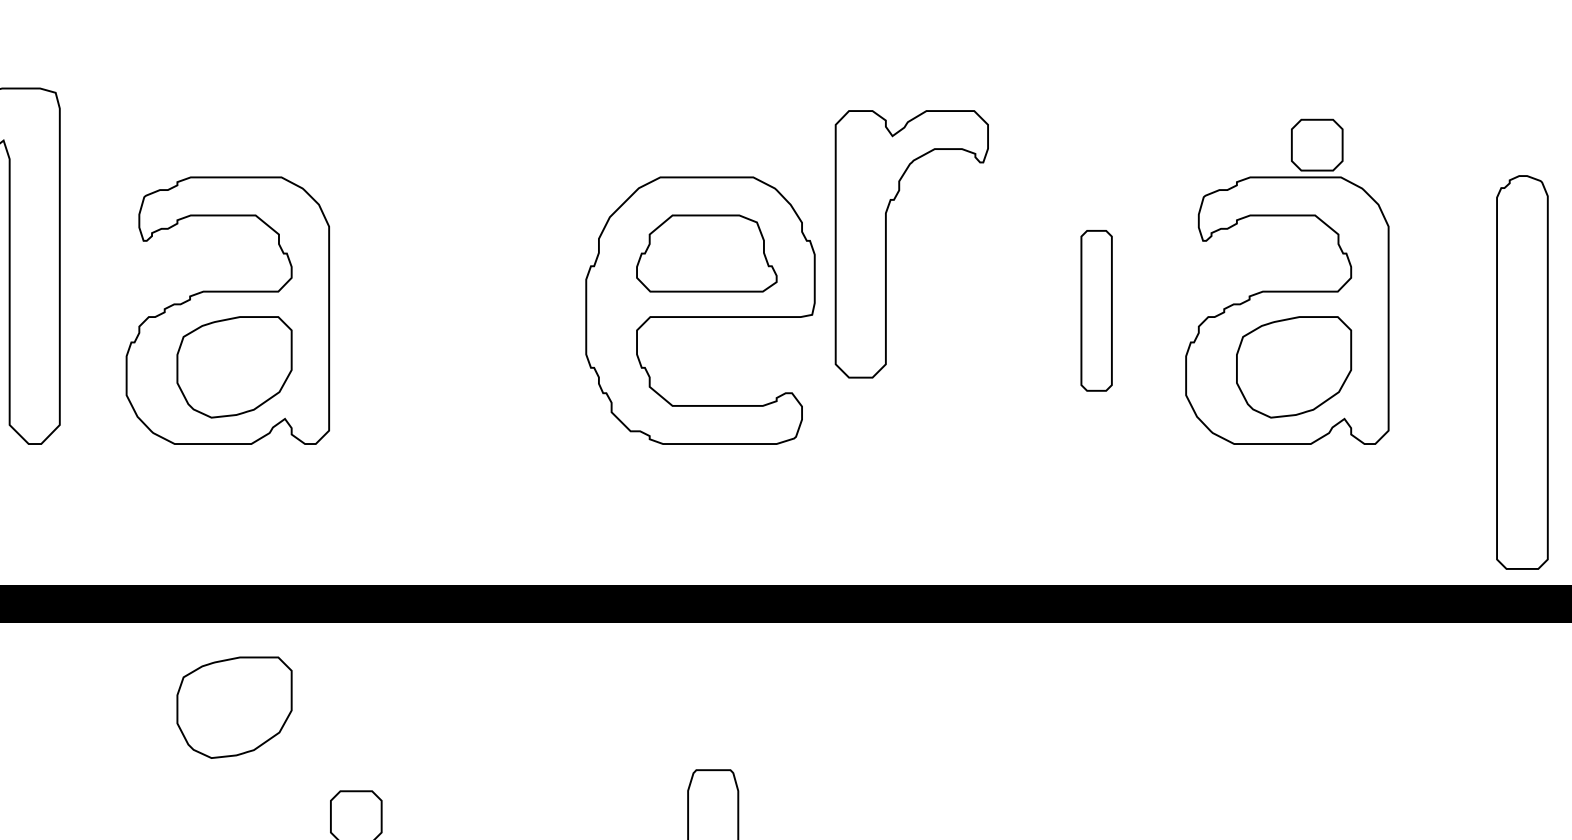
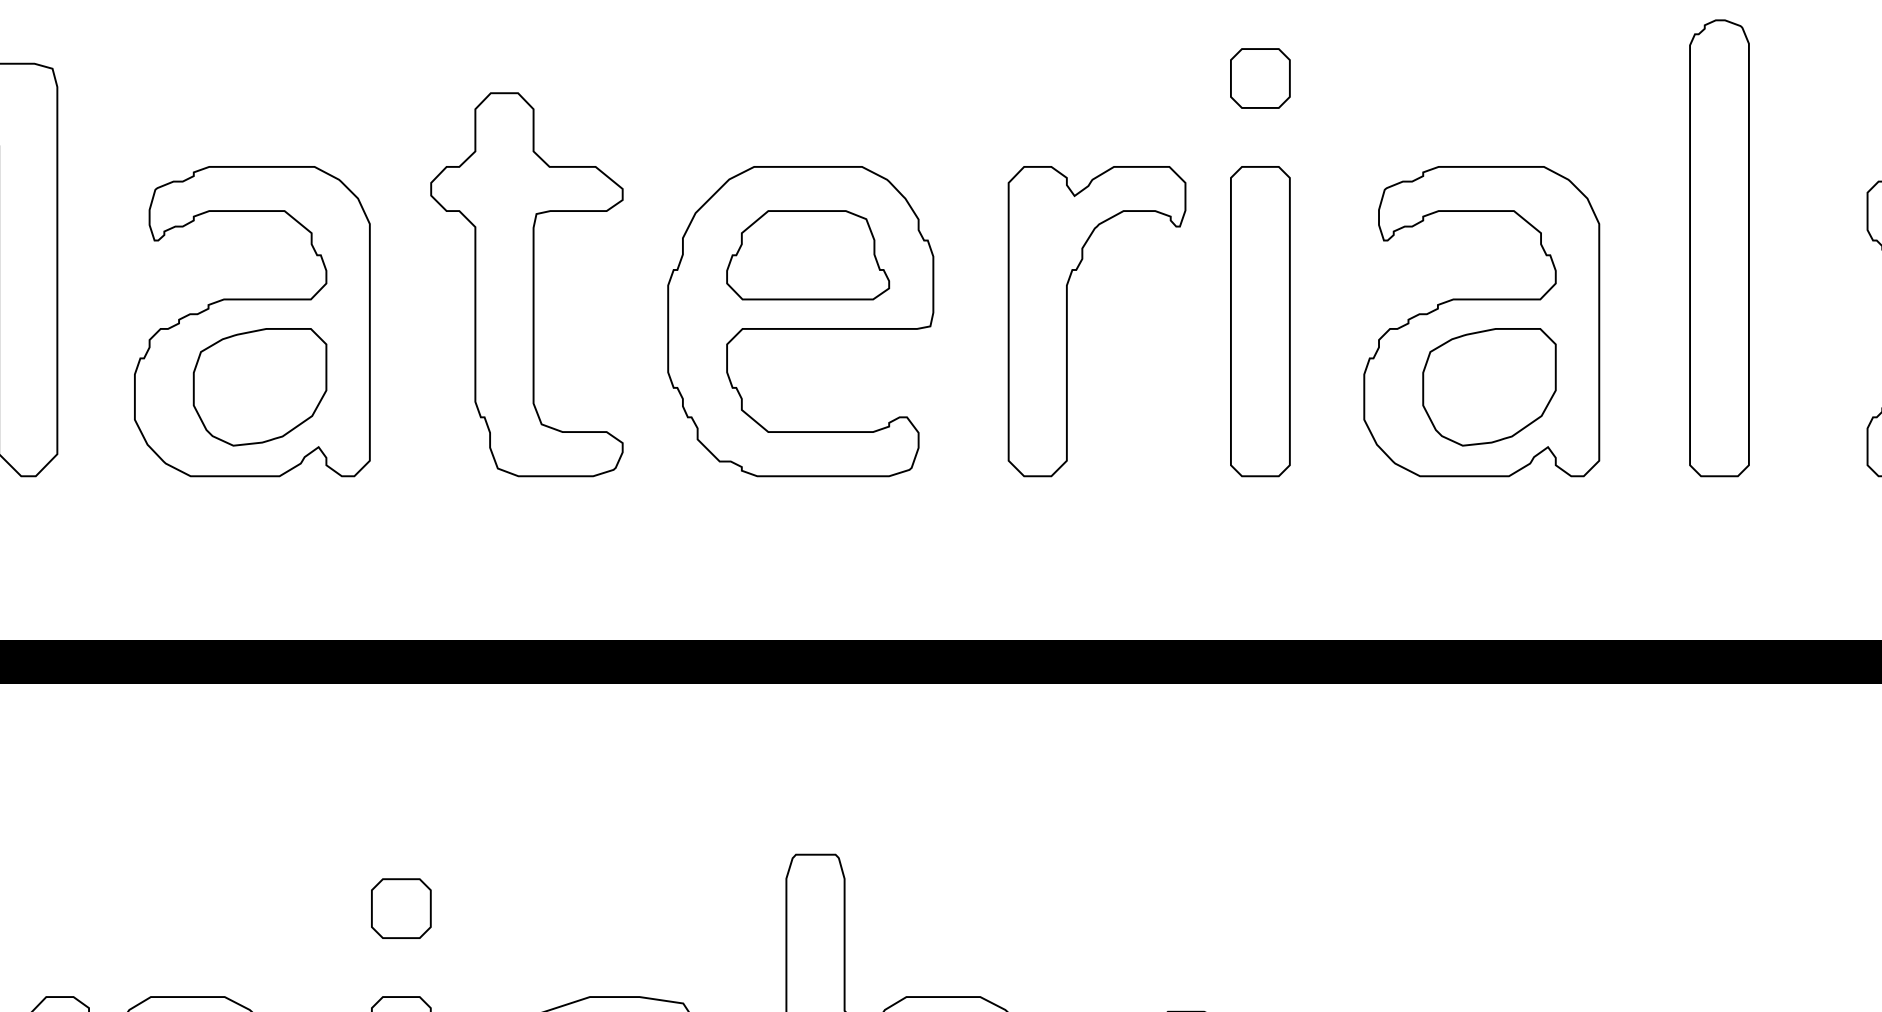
part: (1317, 145) -> (1260, 78), moved
part: (886, 244) -> (1067, 321), moved
part: (464, 278) -> (526, 284), added
part: (1096, 310) -> (1260, 321), size x1.67
part: (1522, 372) -> (1719, 248), moved
part: (234, 707) -> (259, 782), removed

